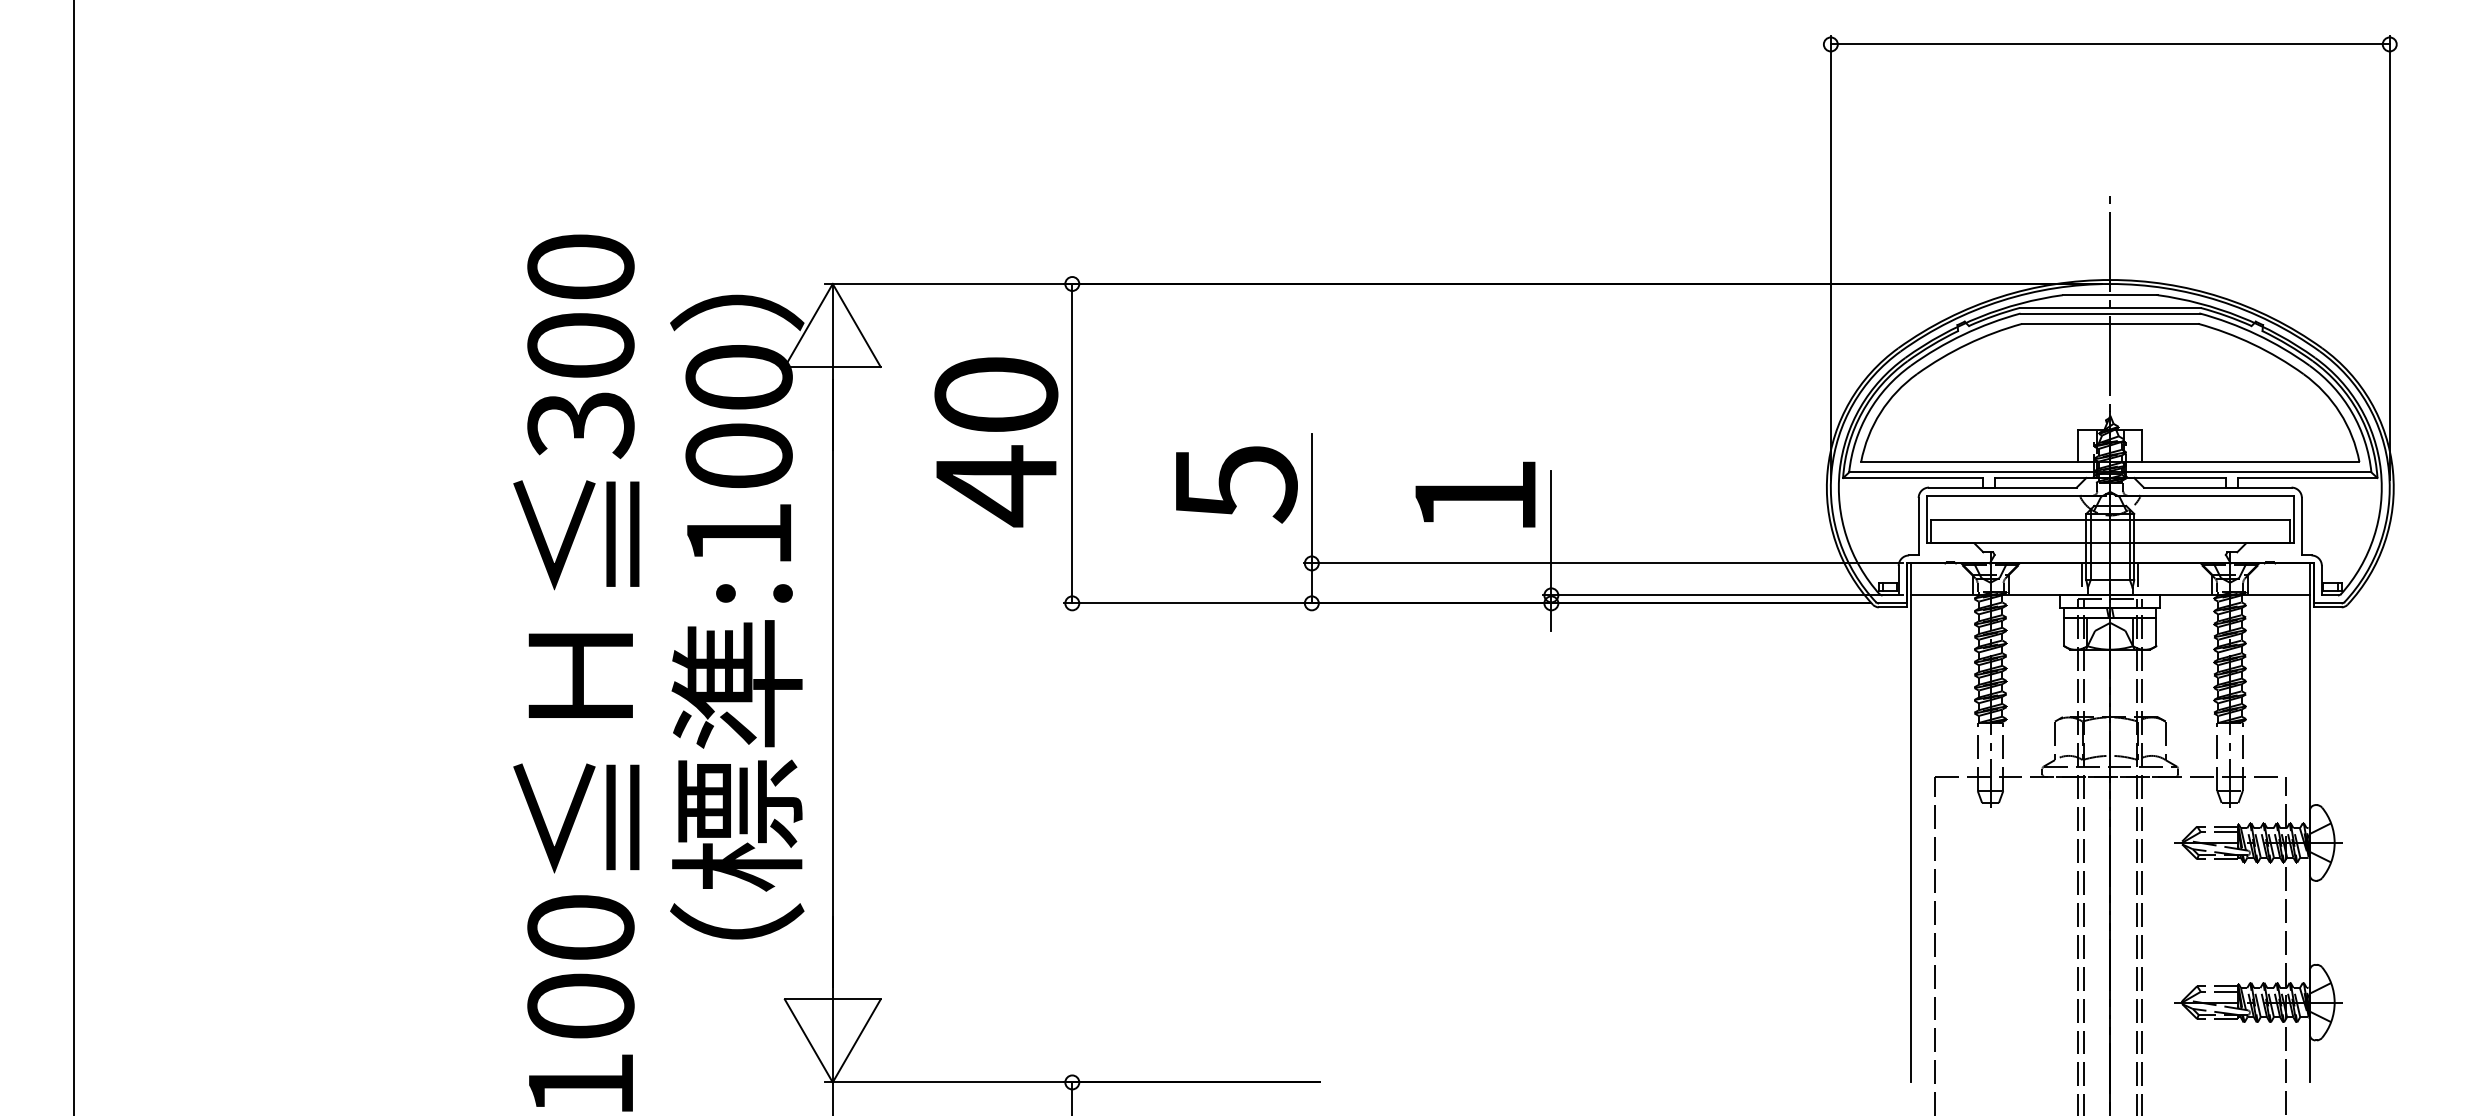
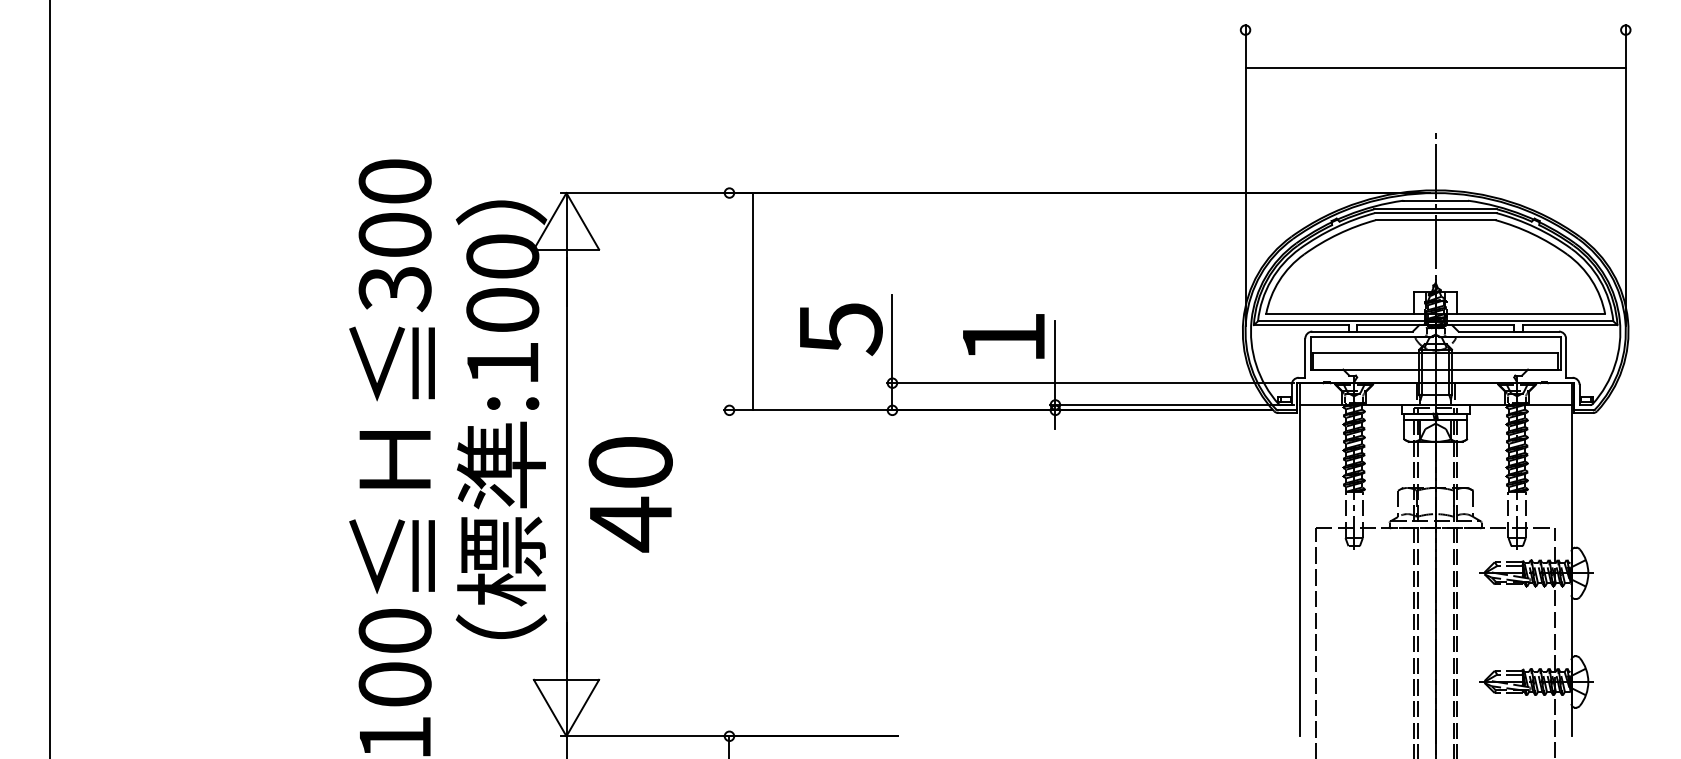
line: (2110, 45) -> (1435, 68), moved
text: (995, 441) -> (630, 494), moved
line: (1072, 443) -> (753, 301), moved

